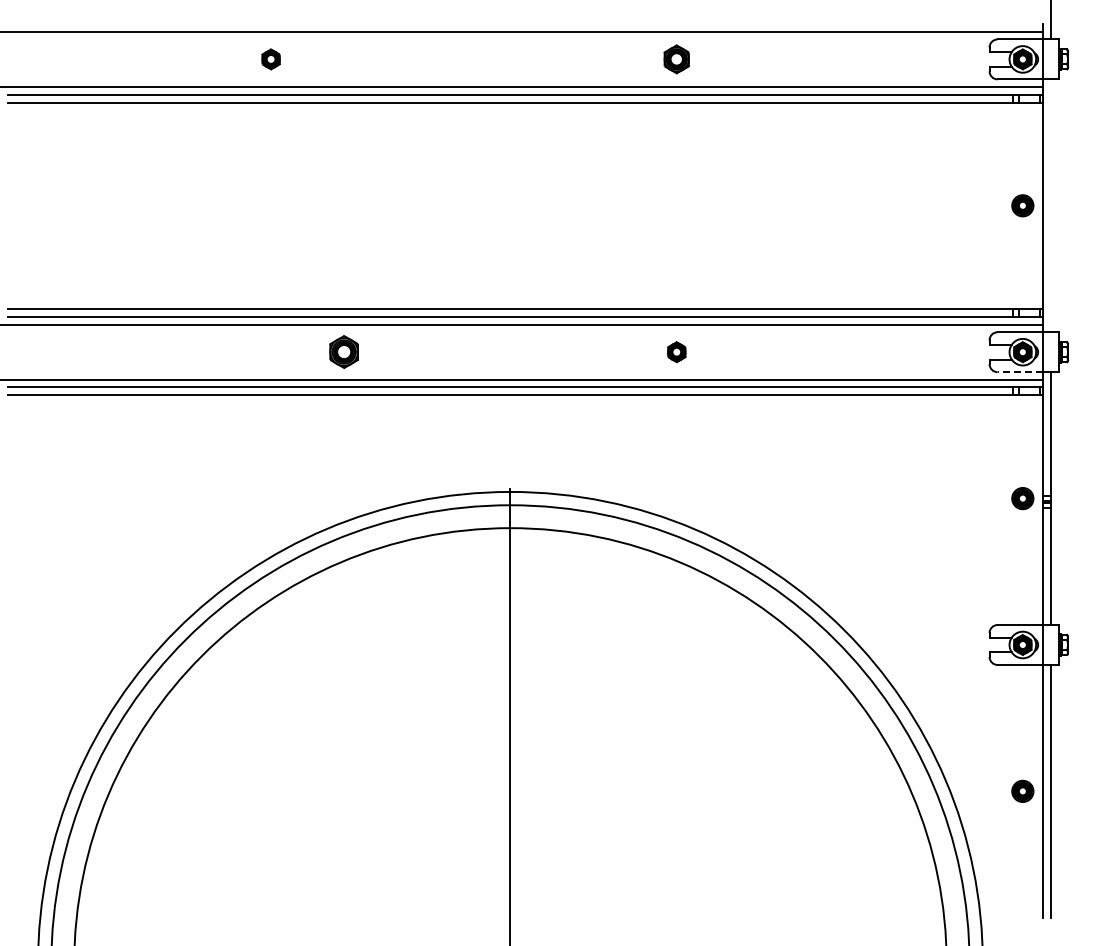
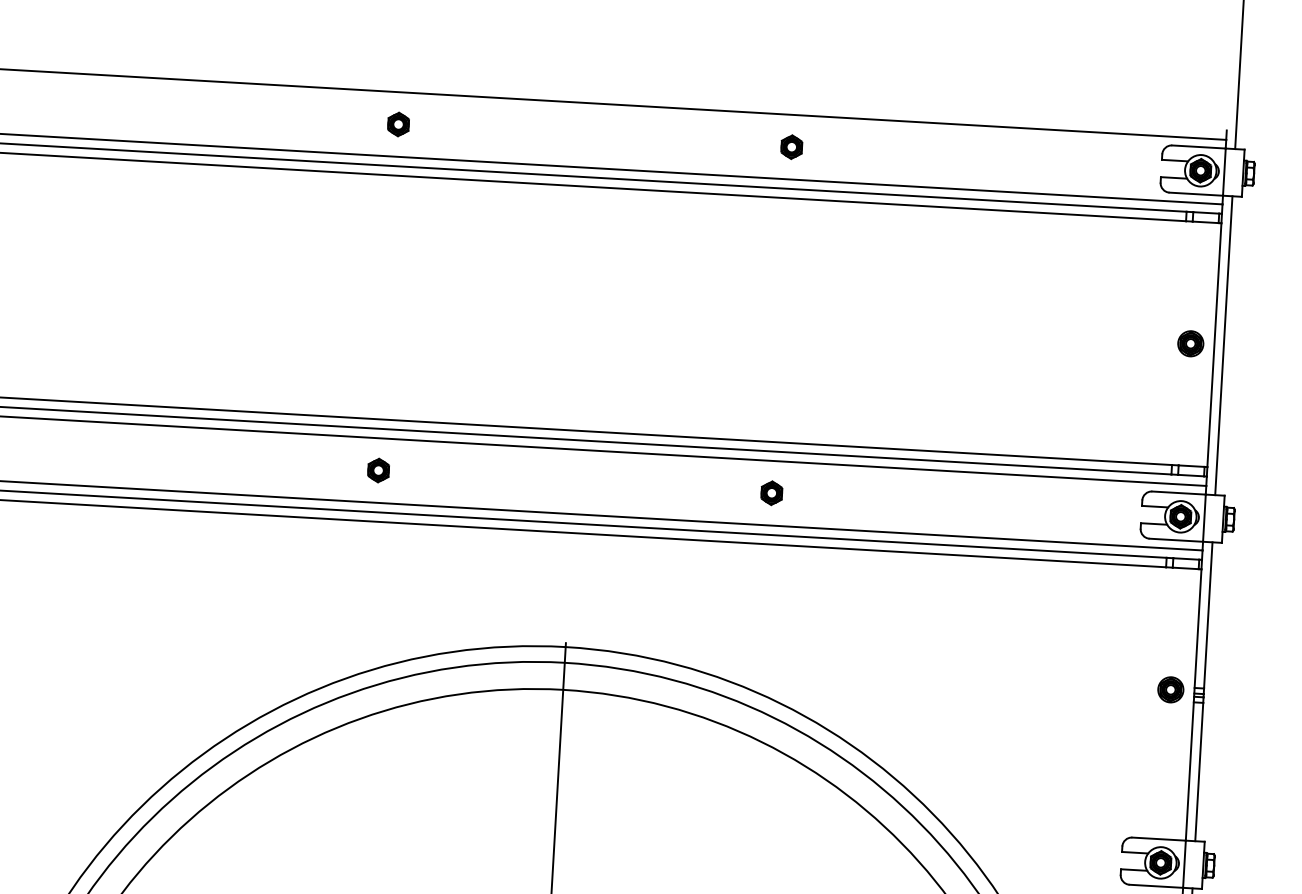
part: (270, 59) -> (397, 124), moved
part: (676, 59) -> (791, 147), size x0.71
line: (1050, 205) -> (1223, 345), added
part: (343, 352) -> (377, 470), size x0.62
line: (1020, 372) -> (1176, 540), dashed -> solid

